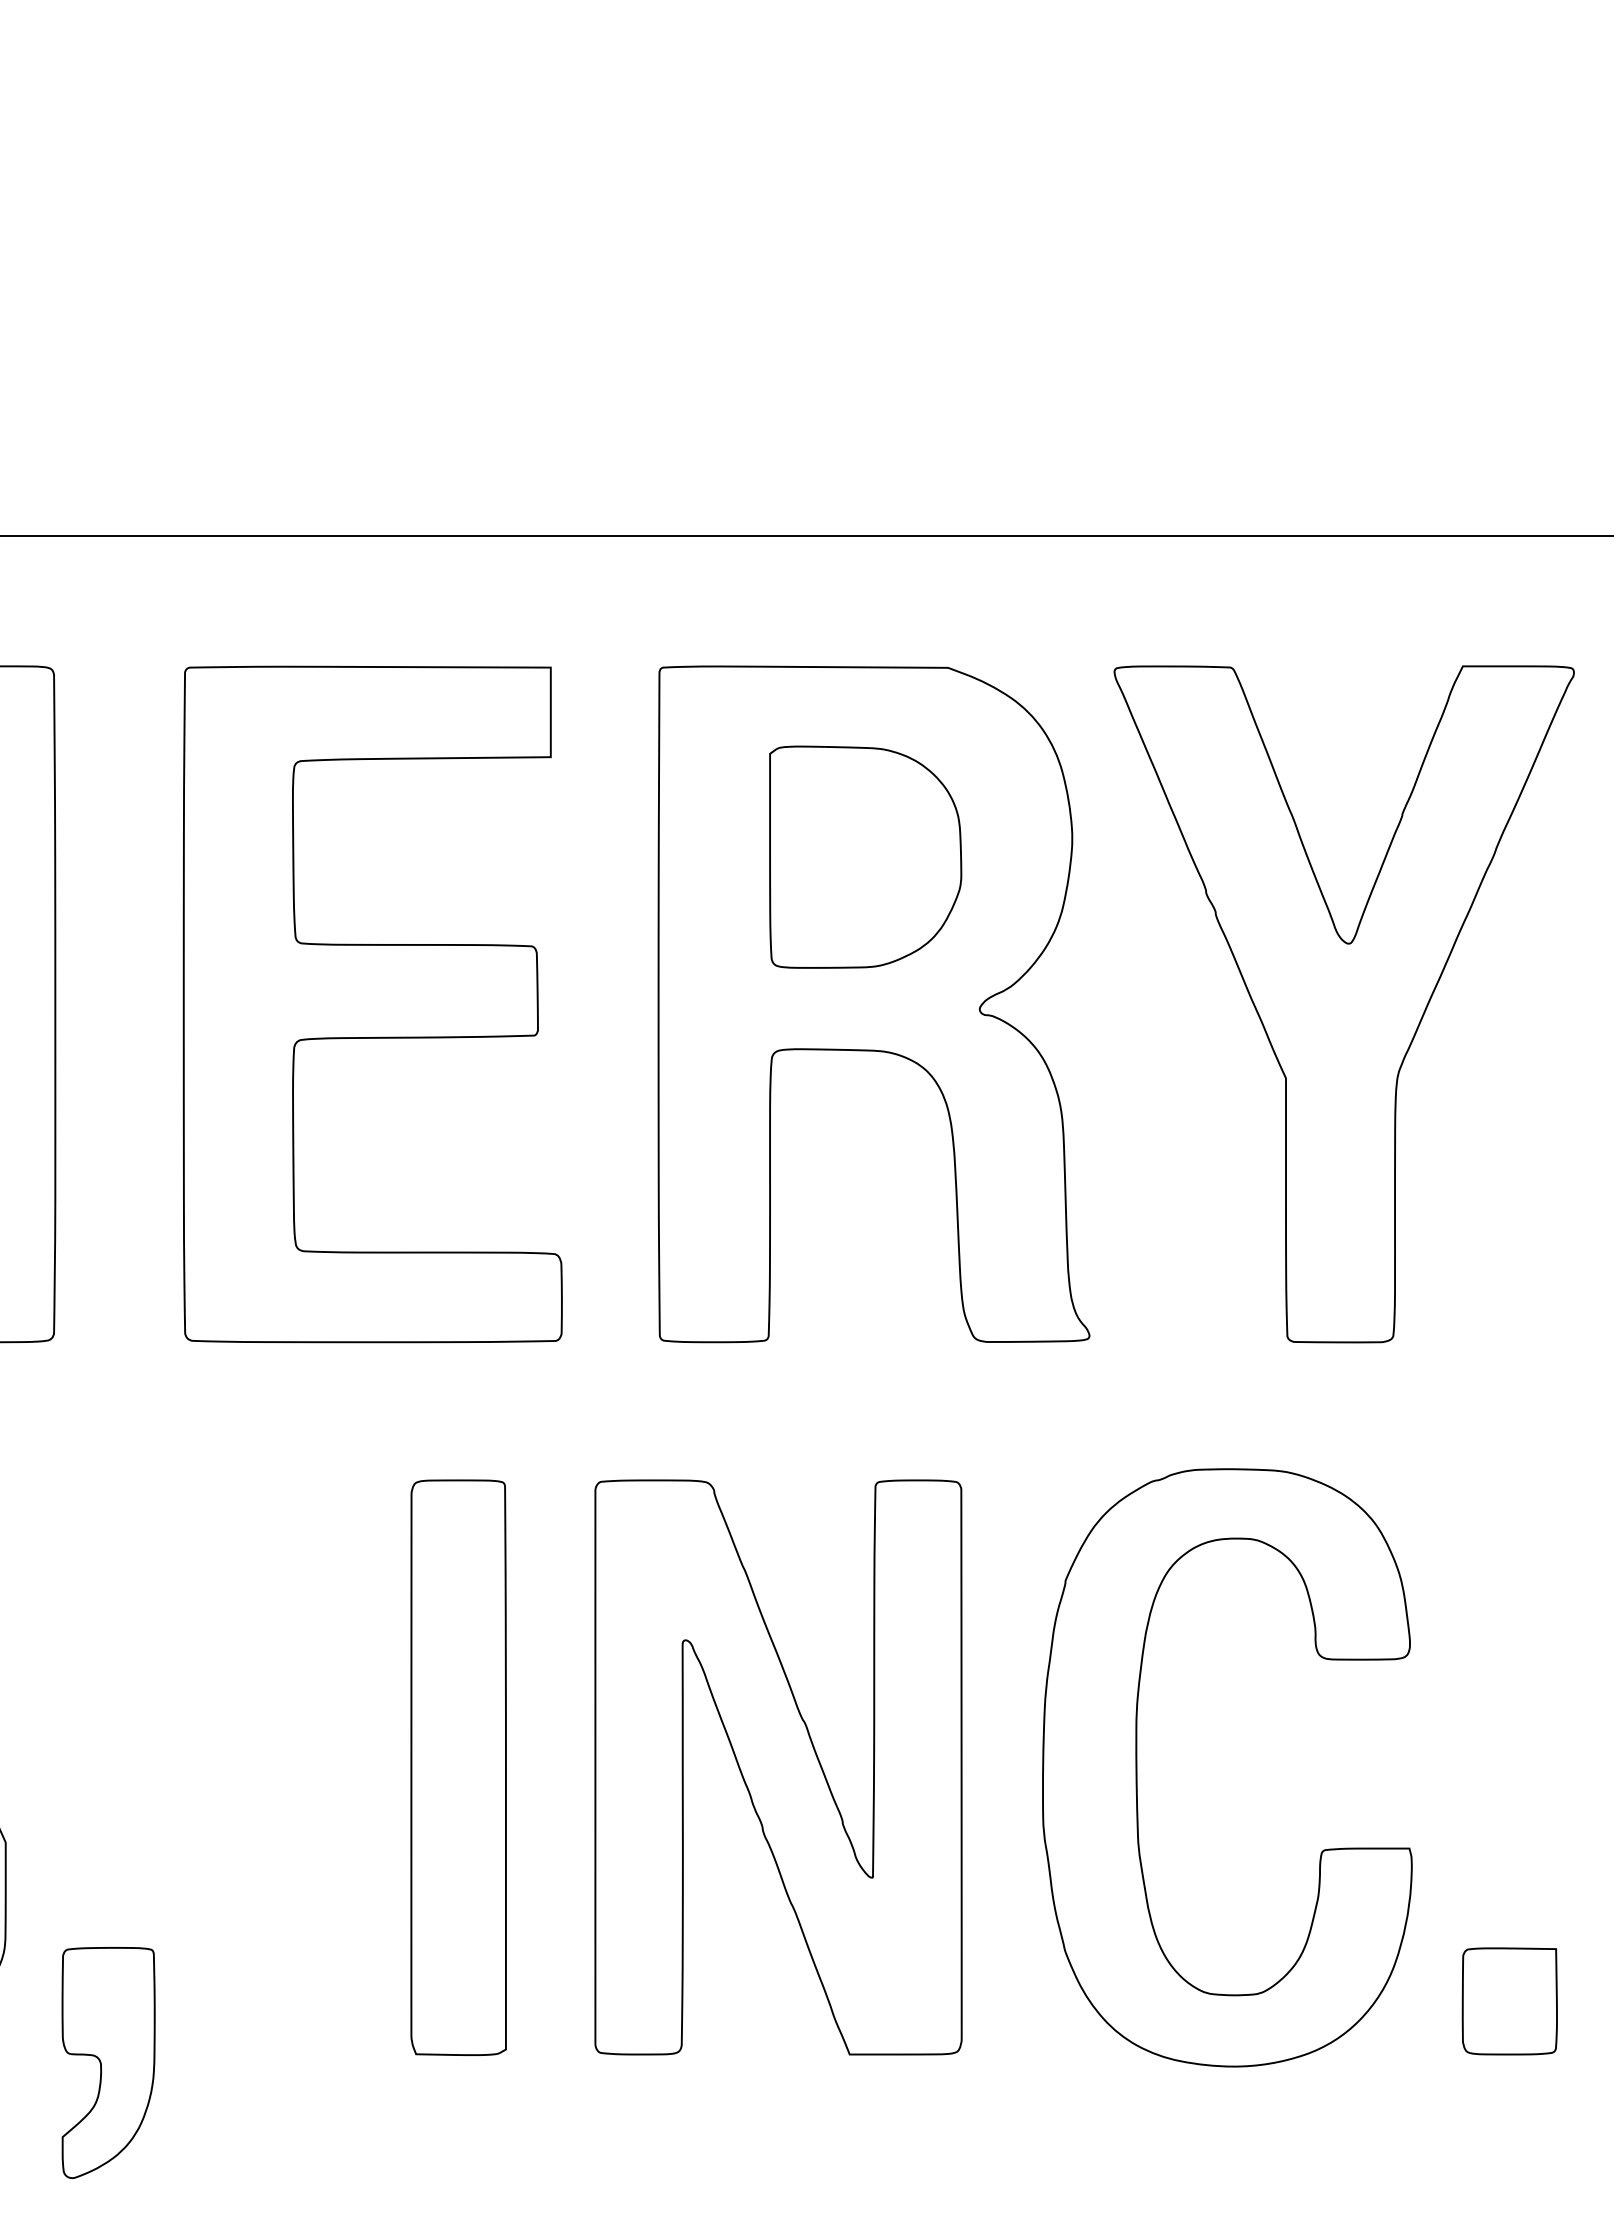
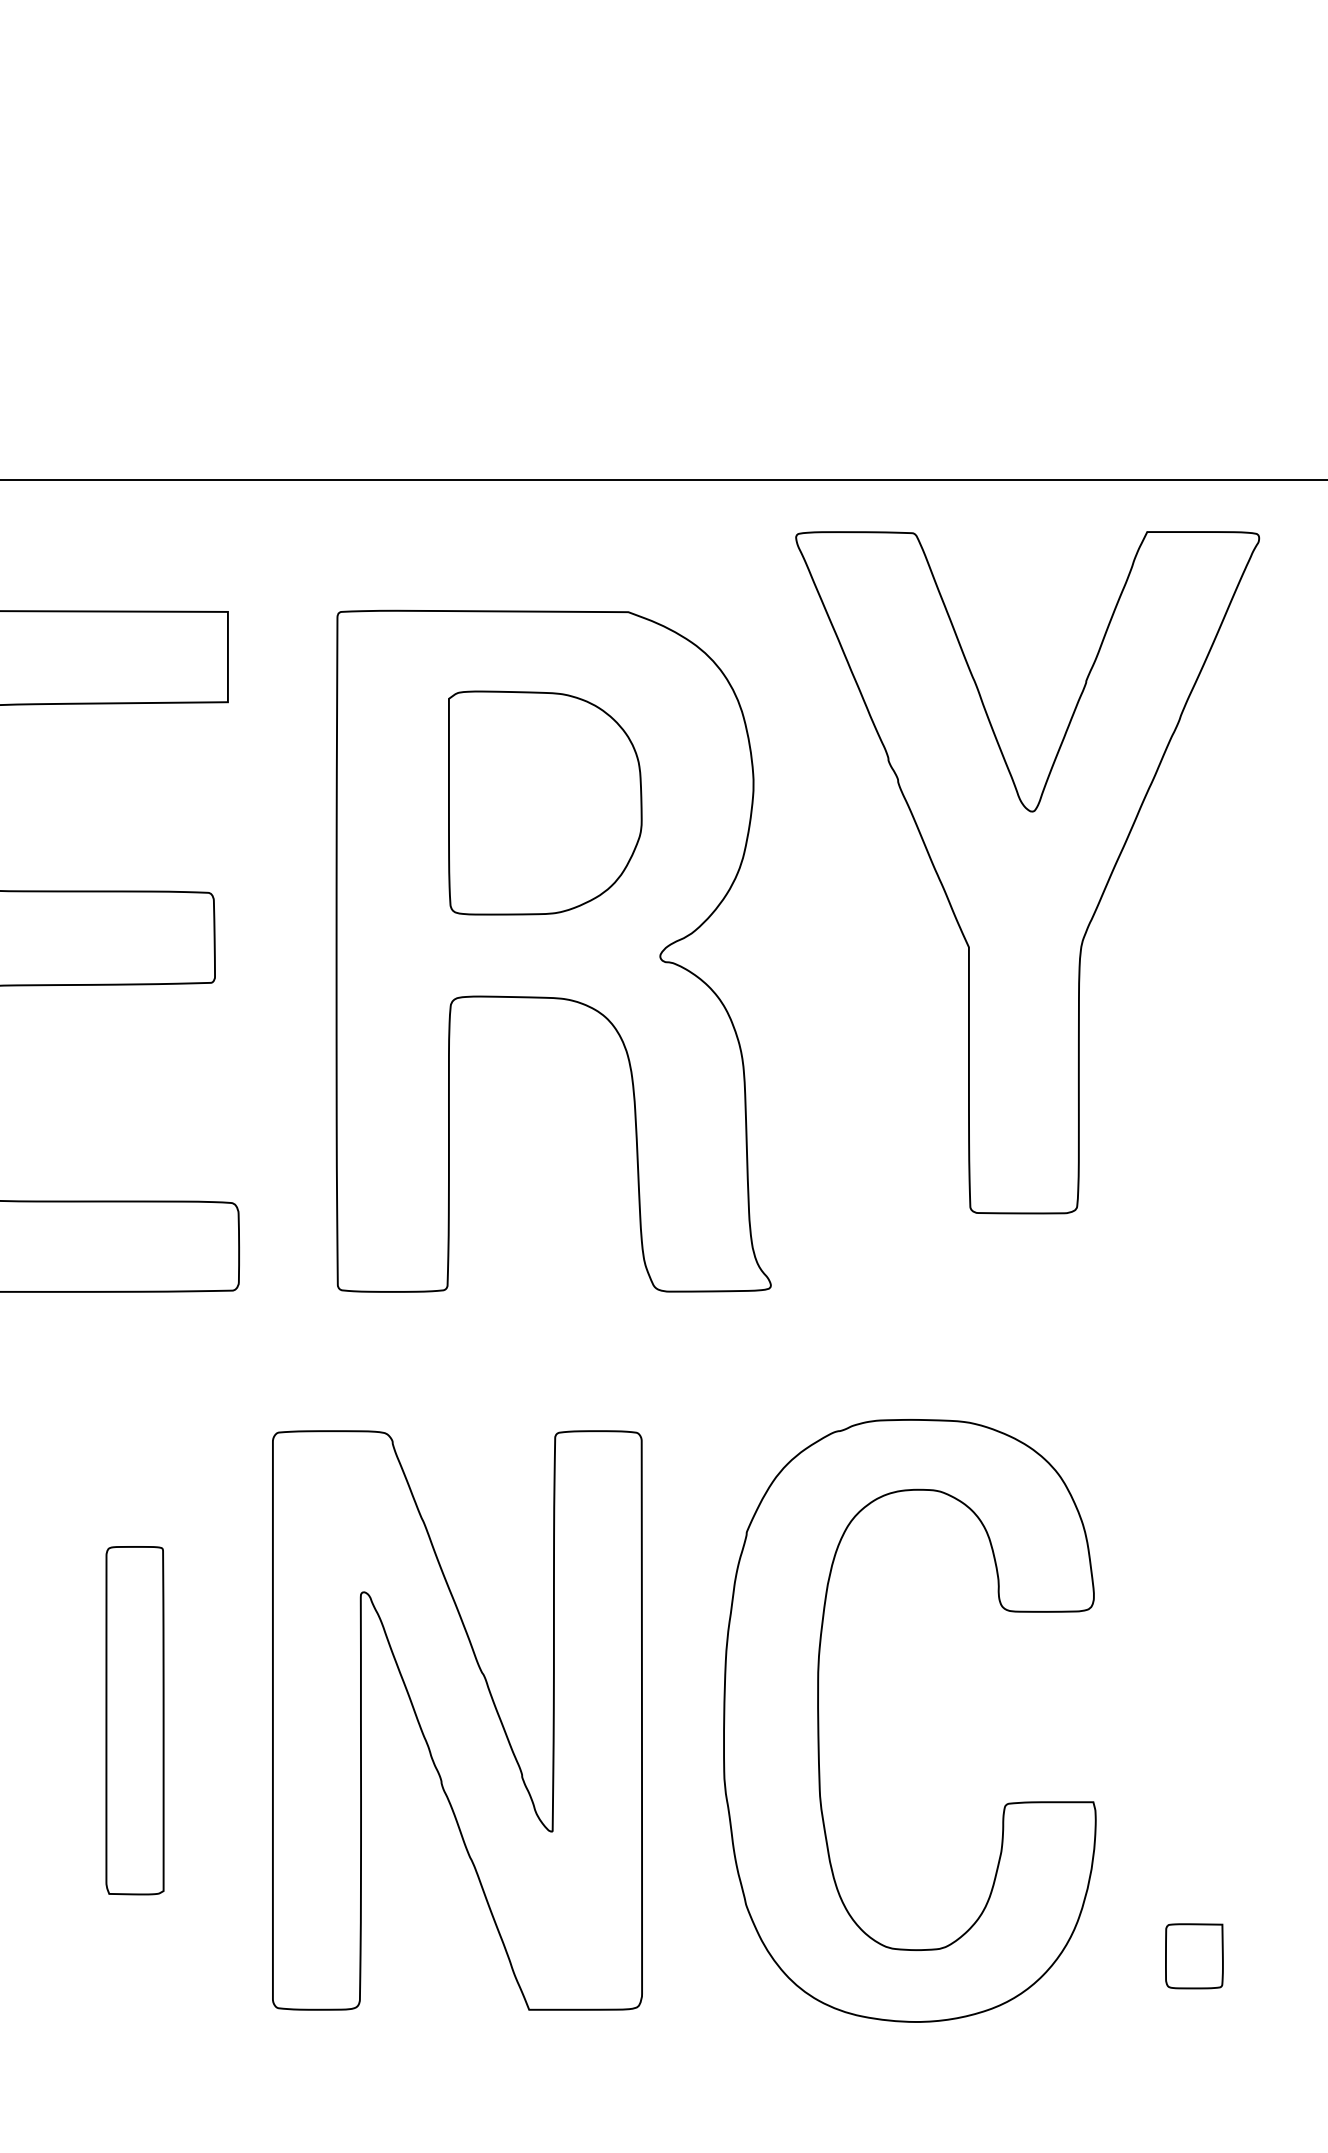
part: (1343, 1004) -> (1026, 872), moved
part: (458, 1767) -> (134, 1720), size x0.6
part: (1509, 2001) -> (1194, 1956), size x0.6

